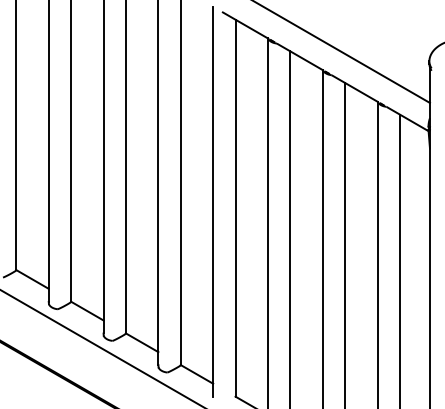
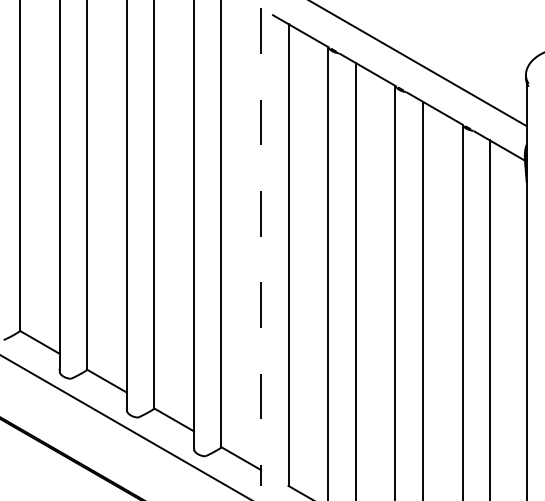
line: (213, 202) -> (261, 247), solid -> dashed

